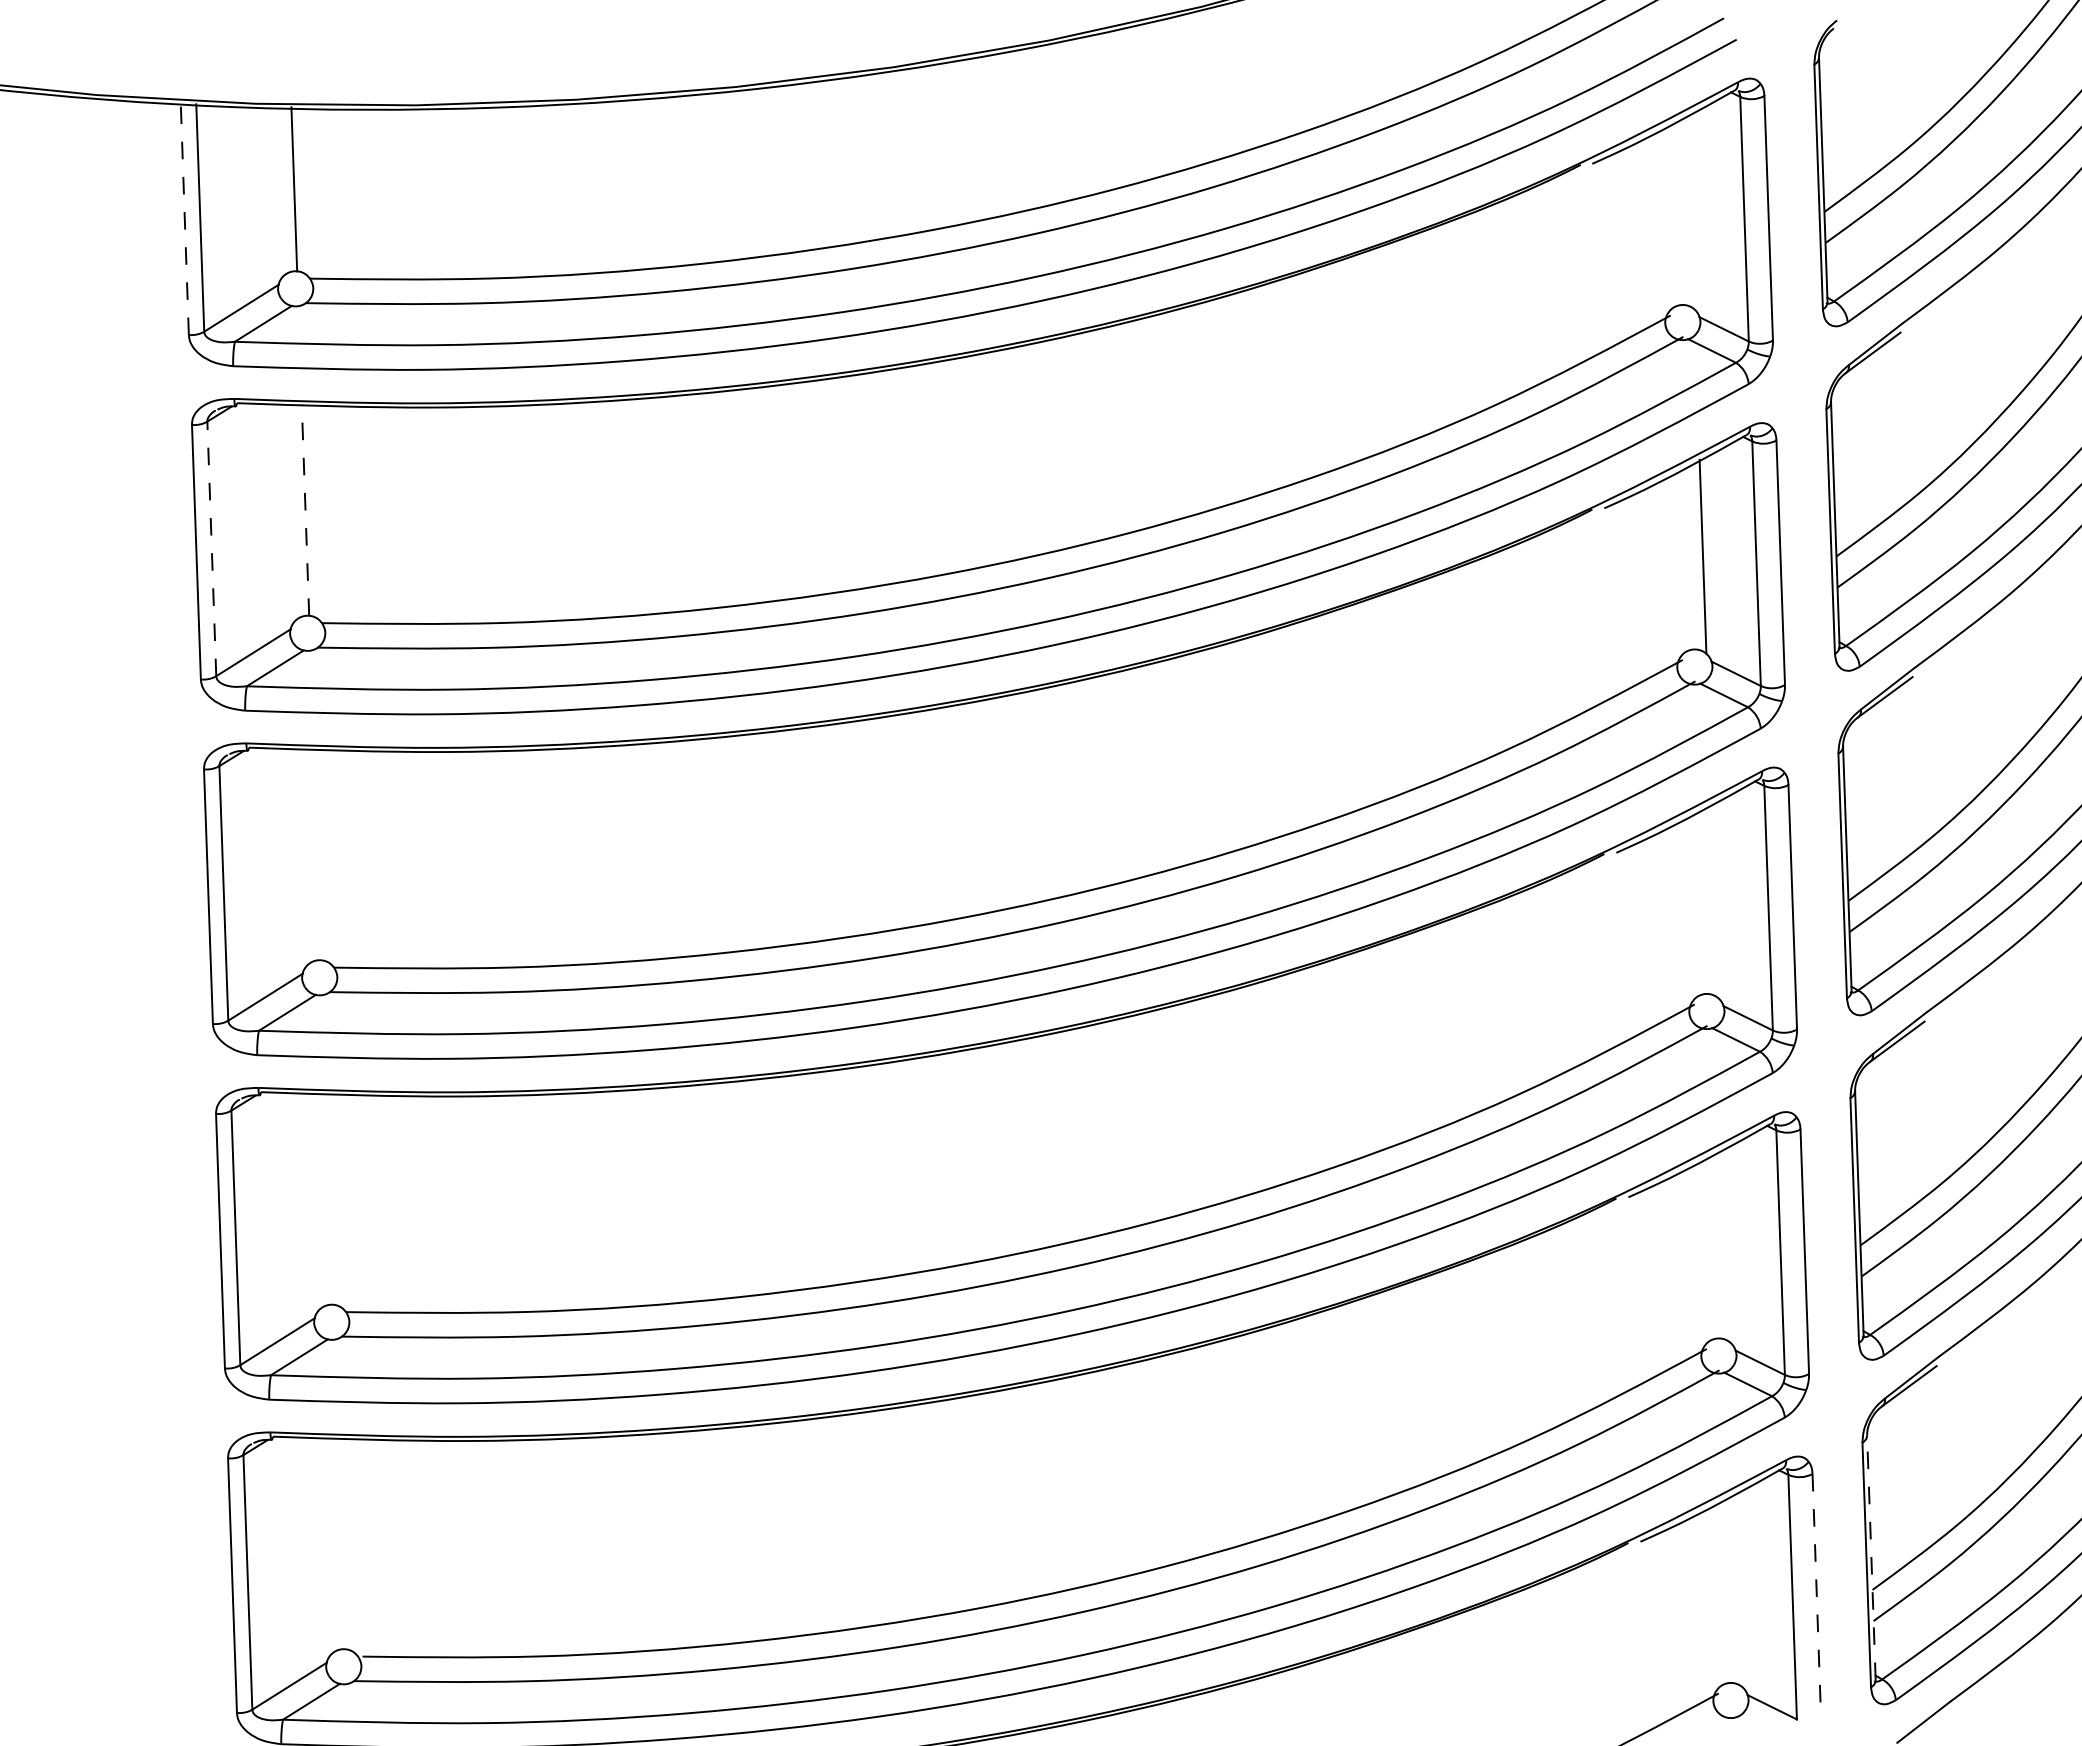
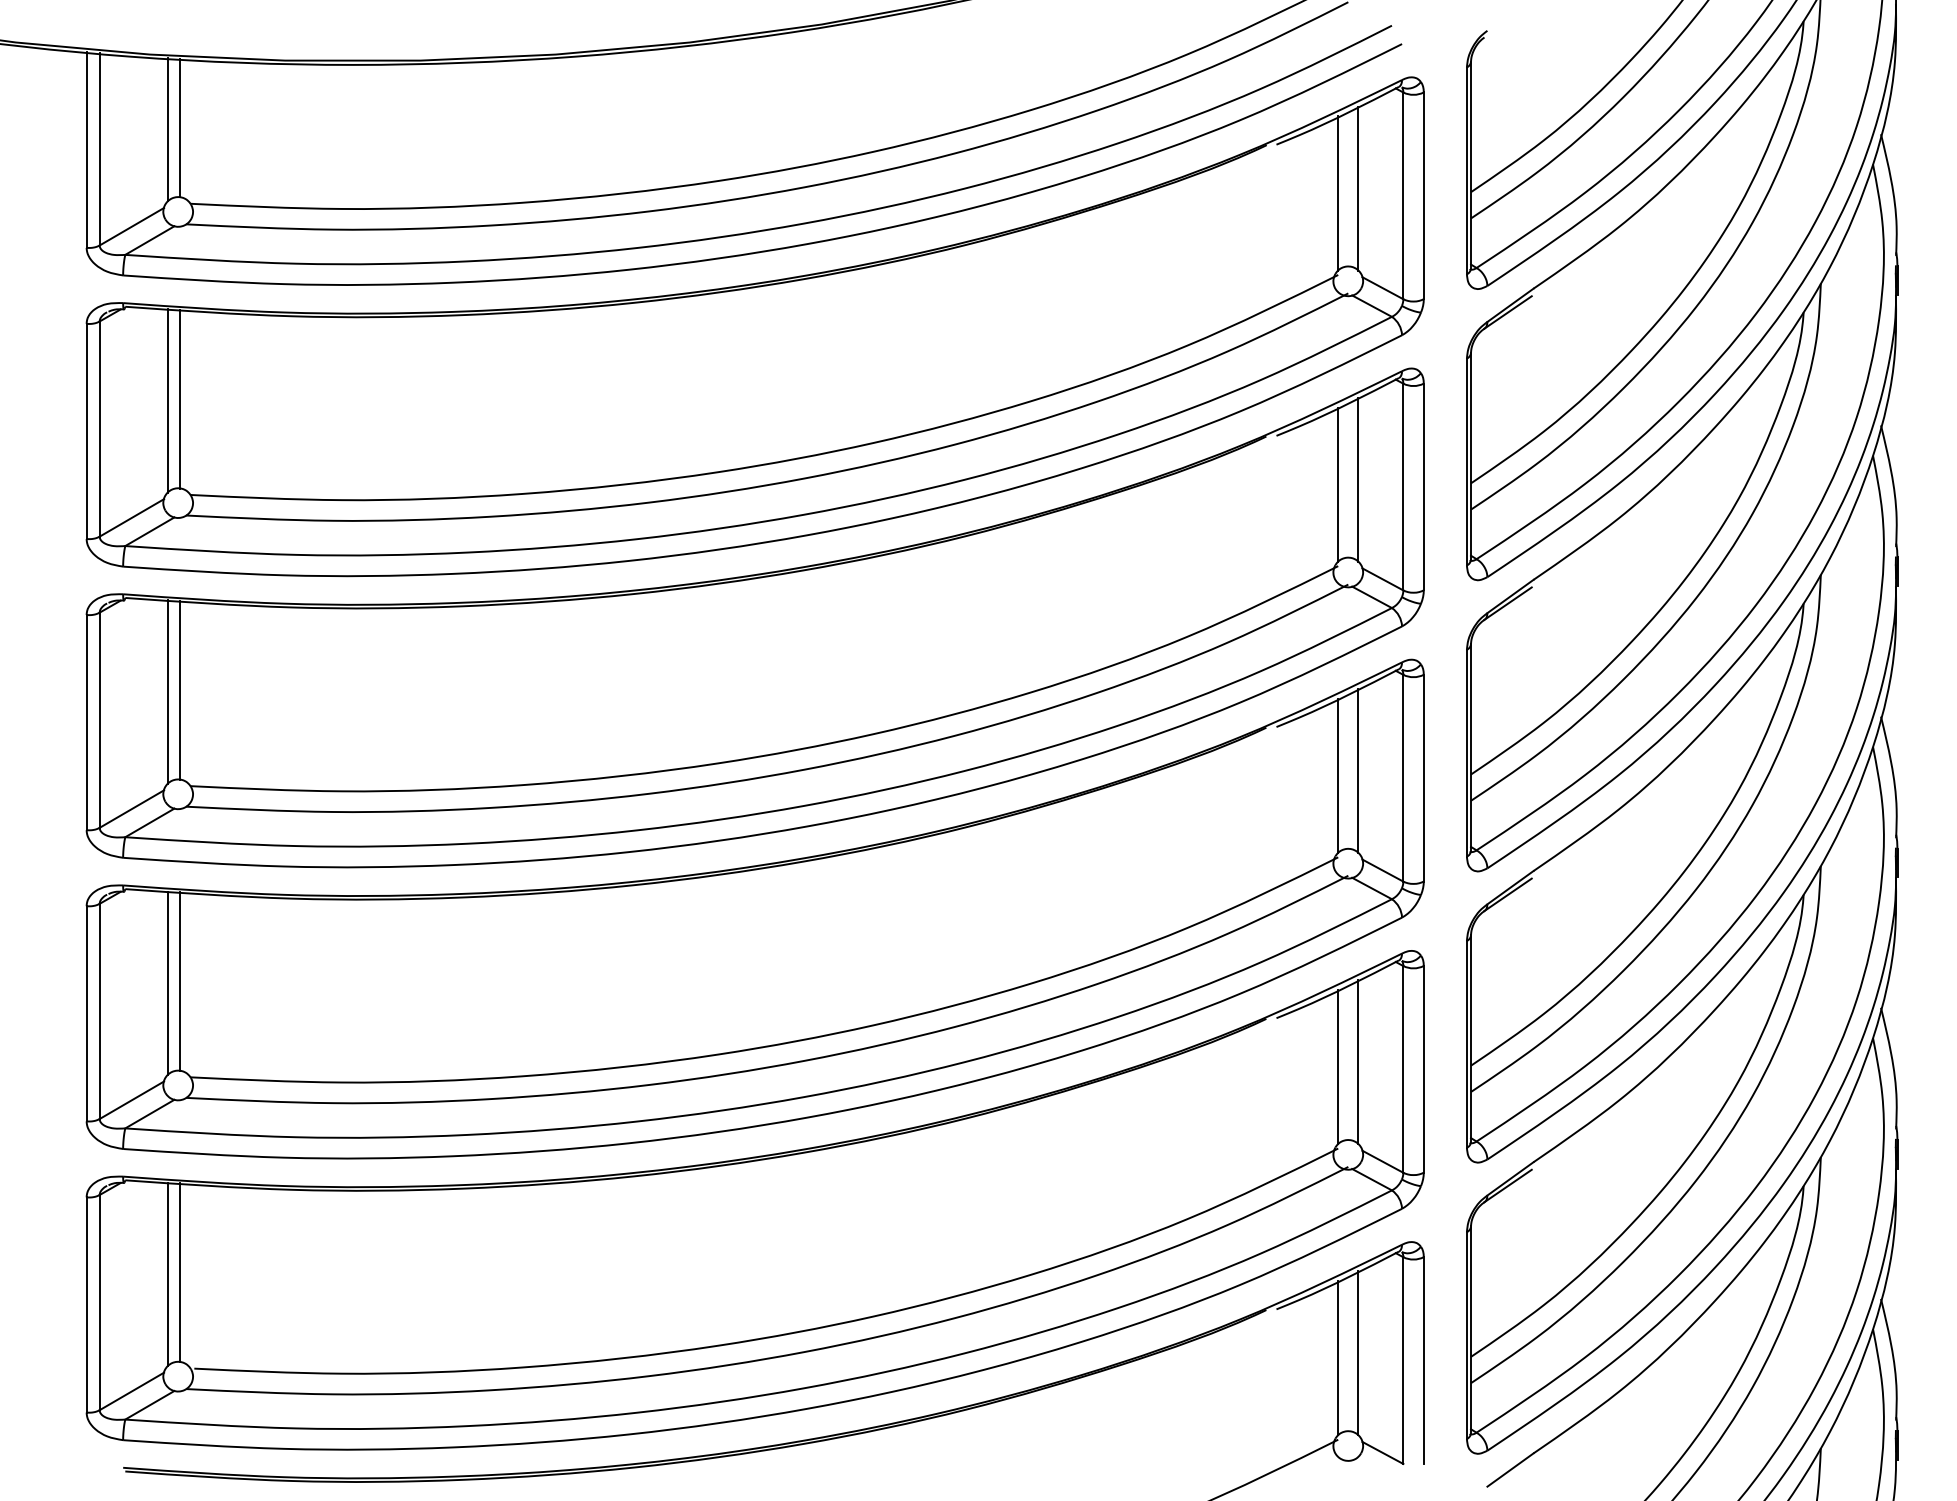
line: (279, 191) -> (167, 129), added
line: (1691, 212) -> (1358, 188), added
line: (184, 218) -> (86, 149), dashed -> solid
line: (1667, 219) -> (1338, 193), added
line: (304, 509) -> (179, 398), dashed -> solid
line: (290, 512) -> (167, 400), added
line: (211, 549) -> (99, 429), dashed -> solid
line: (1679, 563) -> (1338, 484), added
line: (317, 854) -> (179, 690), added
line: (302, 856) -> (167, 691), added
line: (1715, 900) -> (1358, 770), added
line: (1691, 907) -> (1338, 775), added
line: (329, 1199) -> (179, 981), added
line: (314, 1200) -> (167, 982), added
line: (1727, 1246) -> (1358, 1062), added
line: (1703, 1251) -> (1338, 1066), added
line: (341, 1543) -> (179, 1272), added
line: (326, 1546) -> (167, 1274), added
line: (1871, 1557) -> (1471, 1329), dashed -> solid
line: (1739, 1590) -> (1358, 1353), added
line: (1715, 1597) -> (1338, 1358), added
line: (1816, 1597) -> (1423, 1361), dashed -> solid

